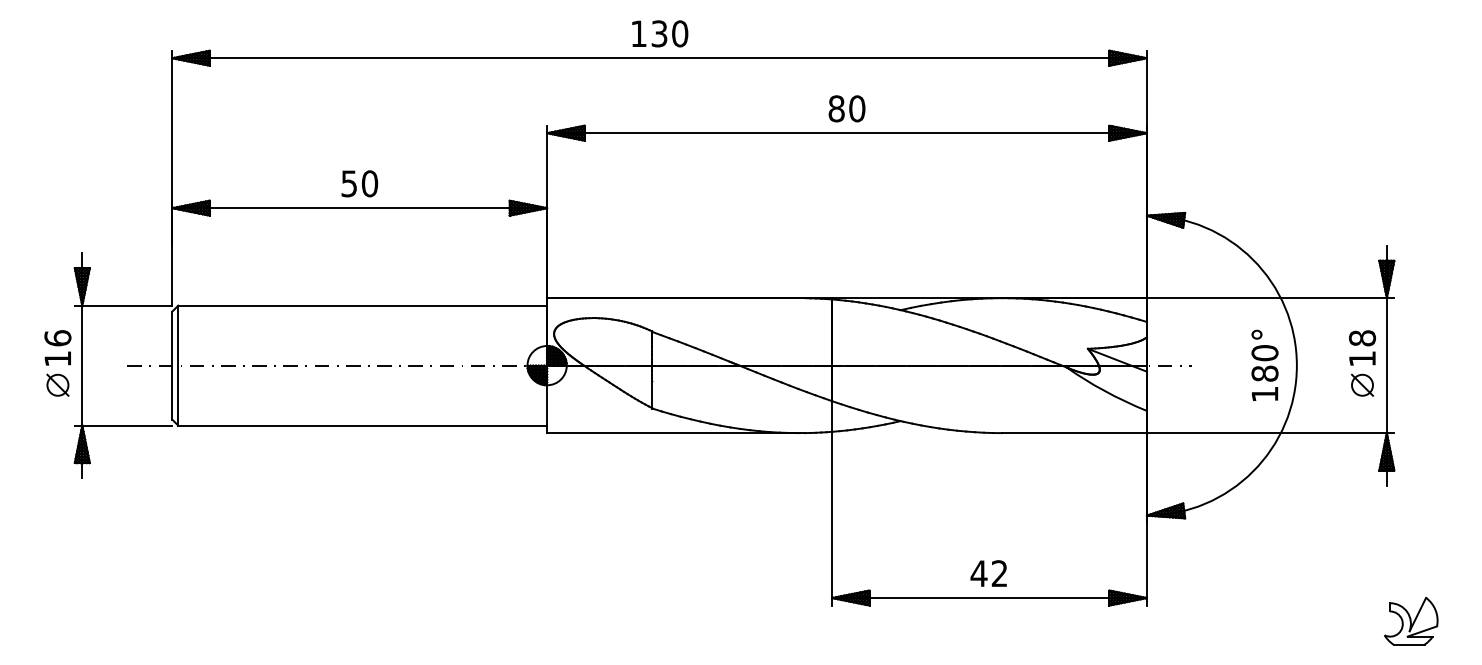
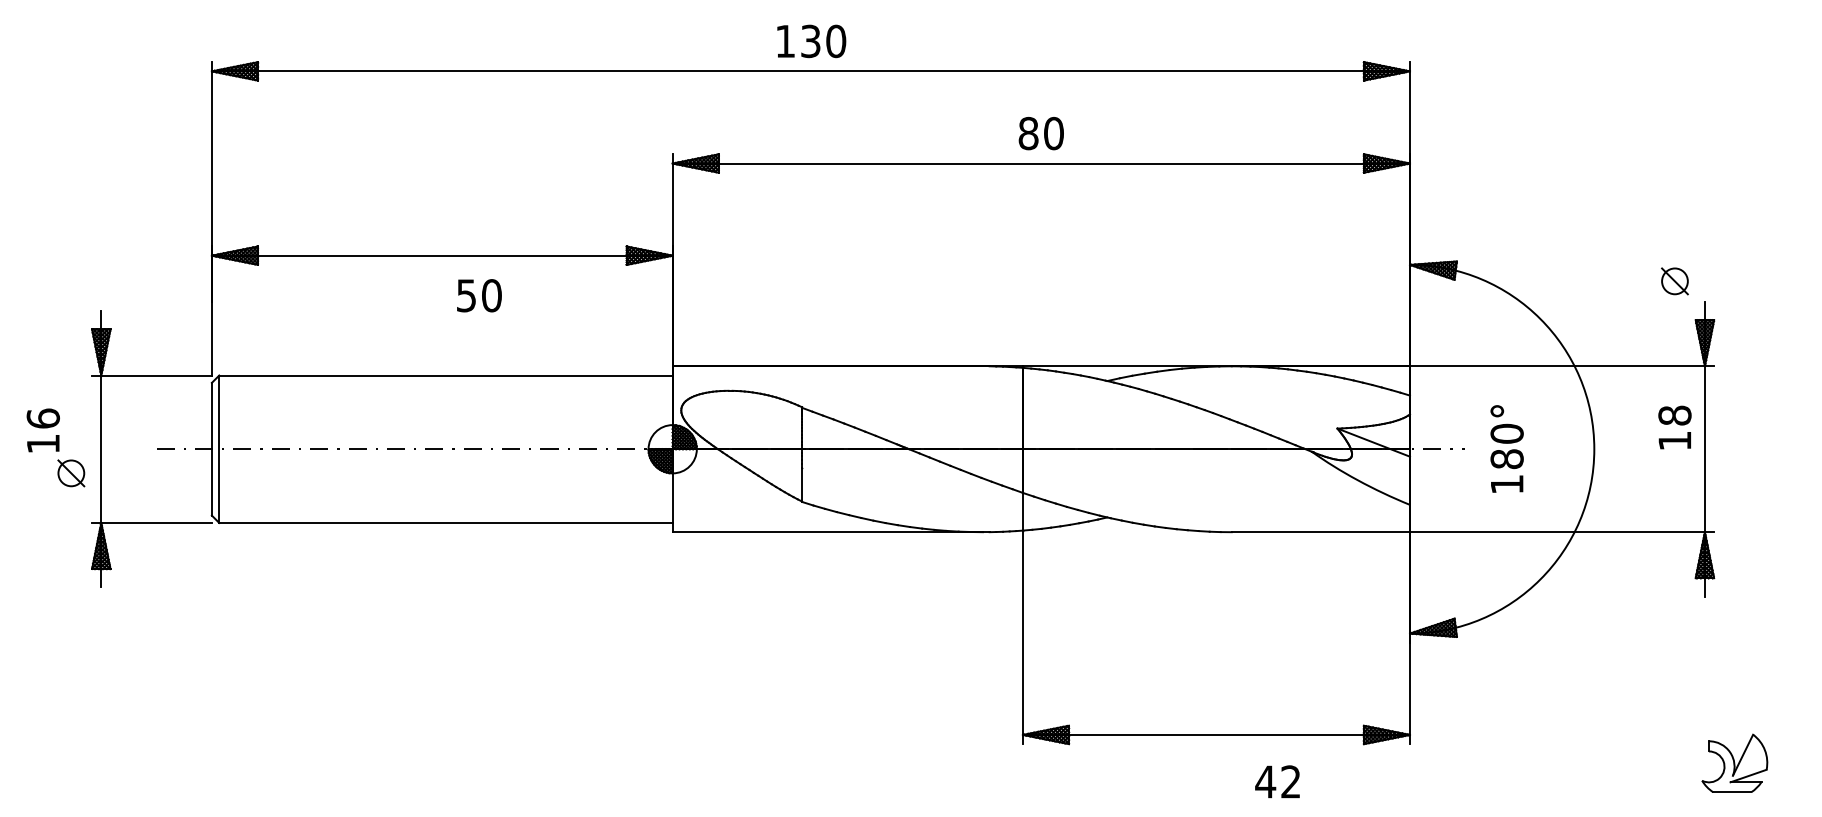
text: (359, 183) -> (479, 295), moved
text: (57, 347) -> (42, 430), moved
text: (1264, 365) -> (1506, 448), moved
part: (1362, 385) -> (1674, 281), moved
text: (988, 573) -> (1277, 781), moved

